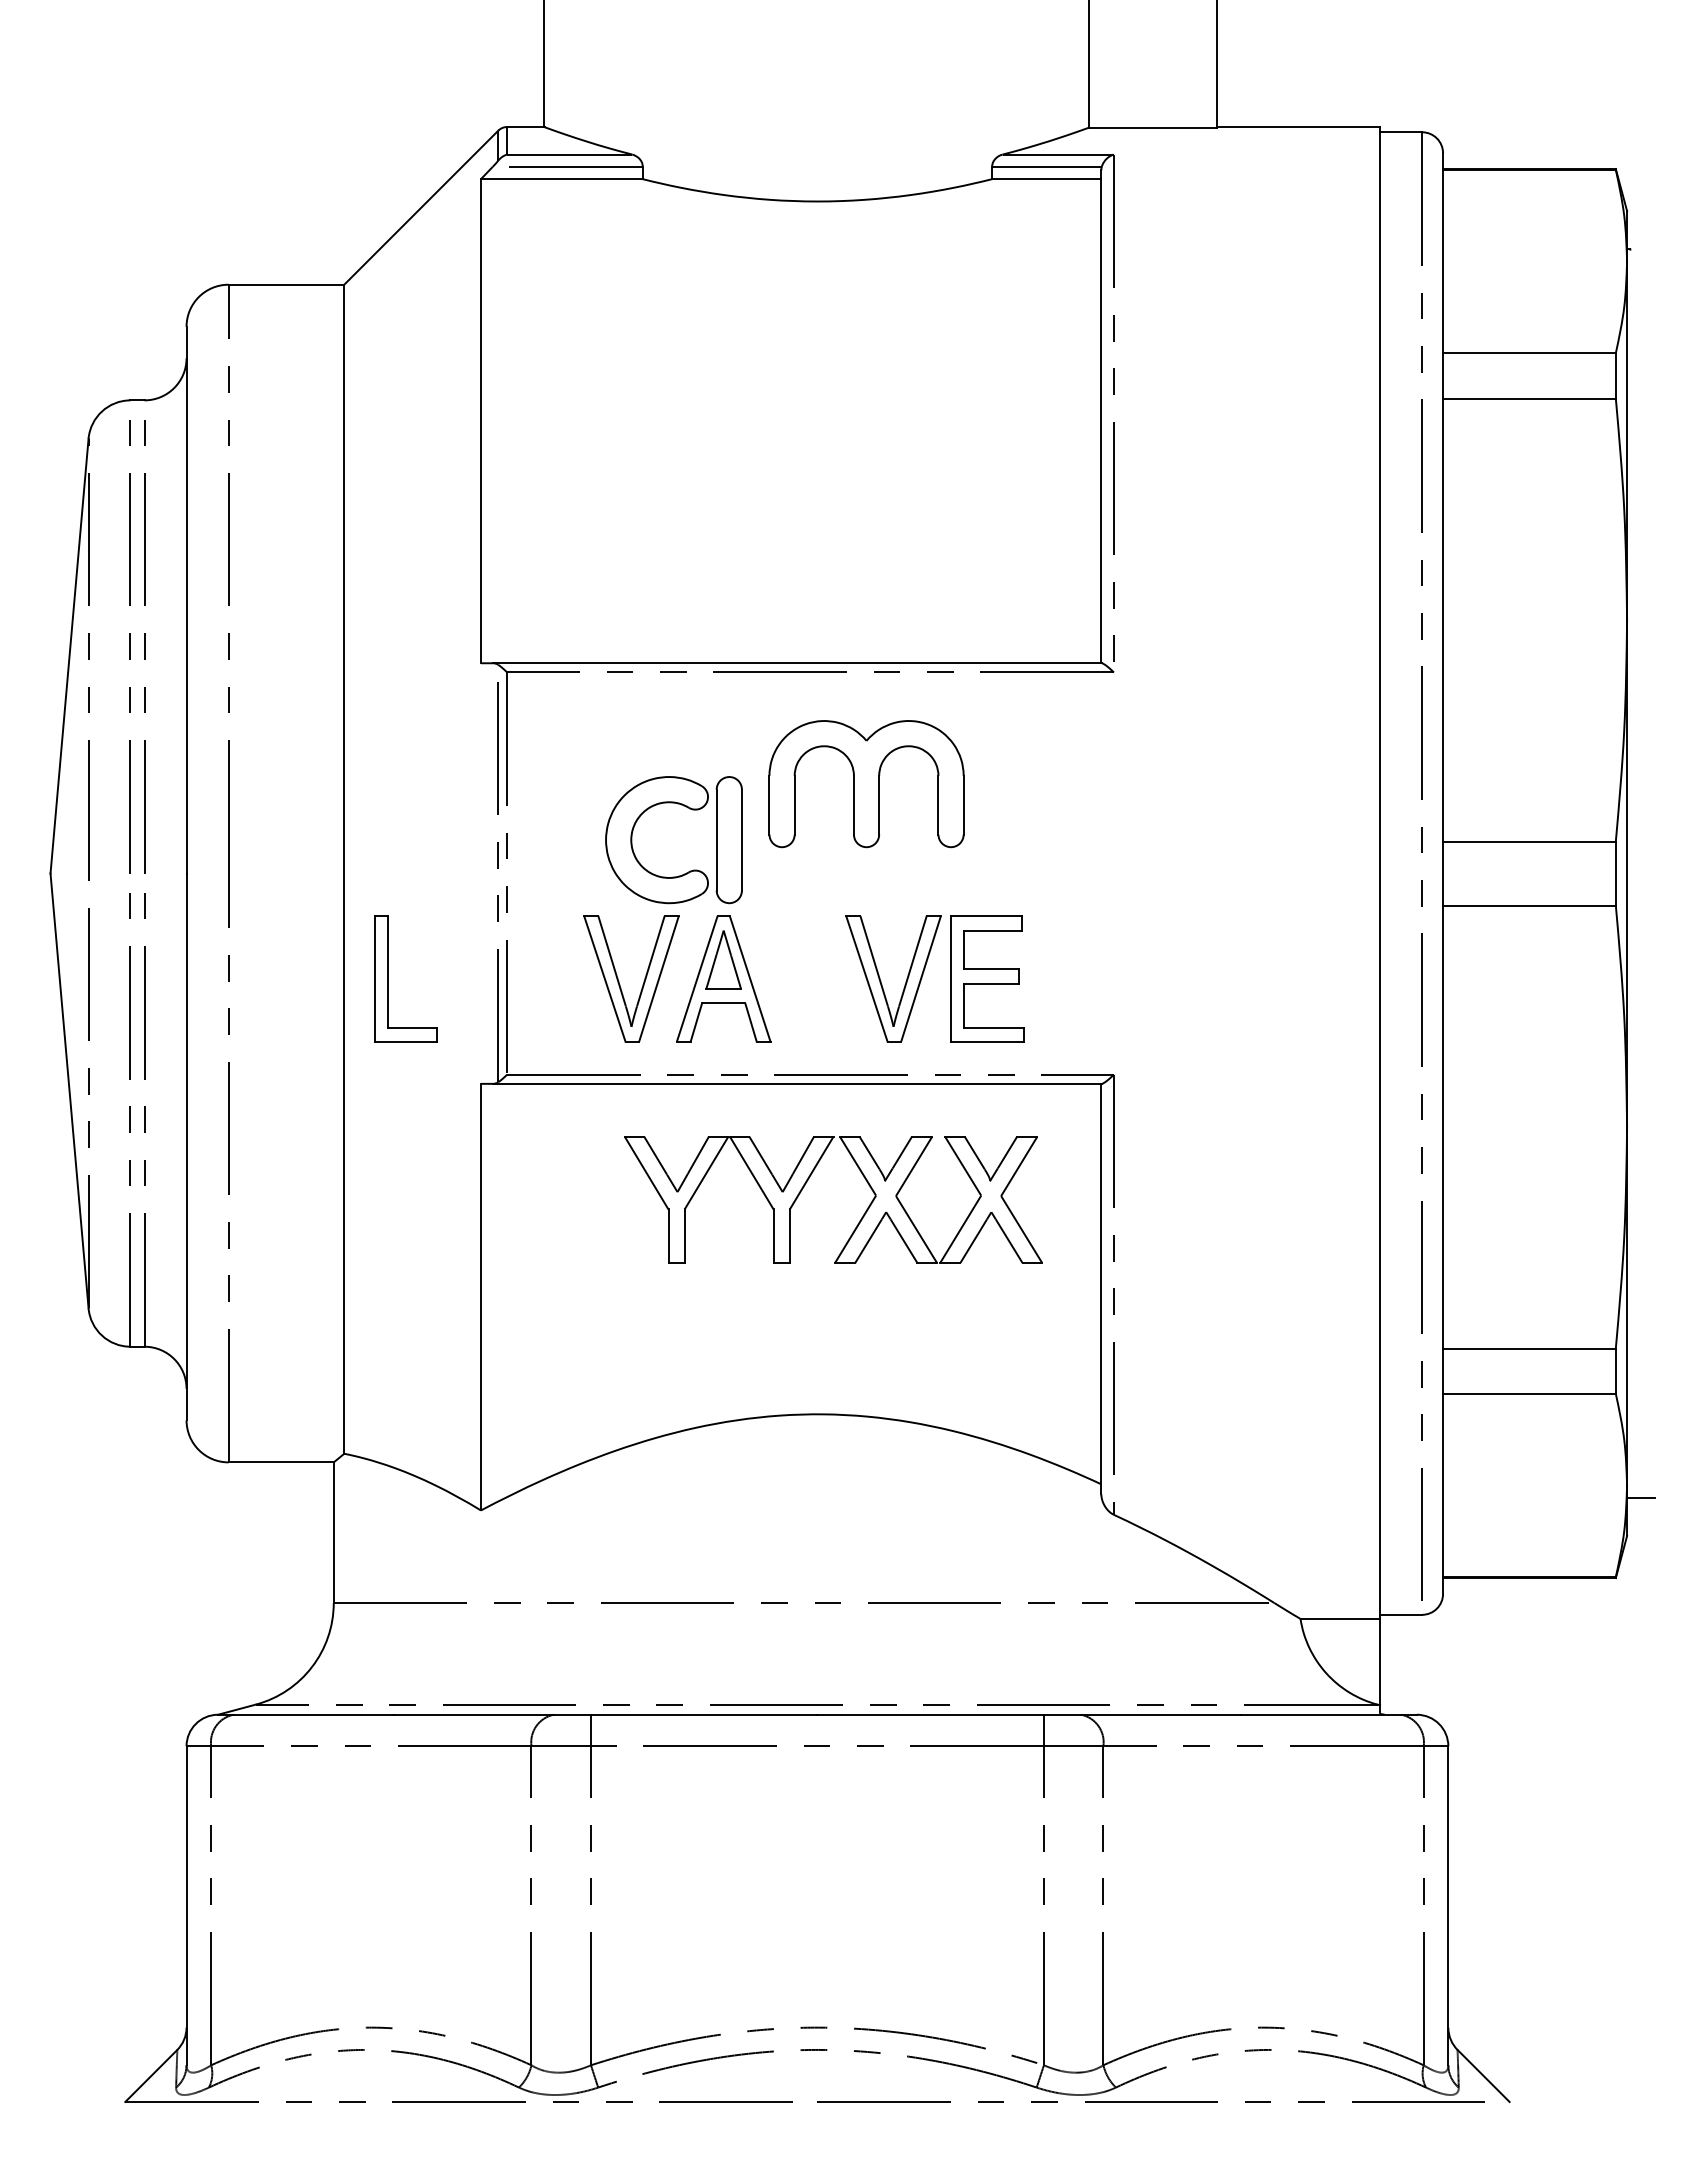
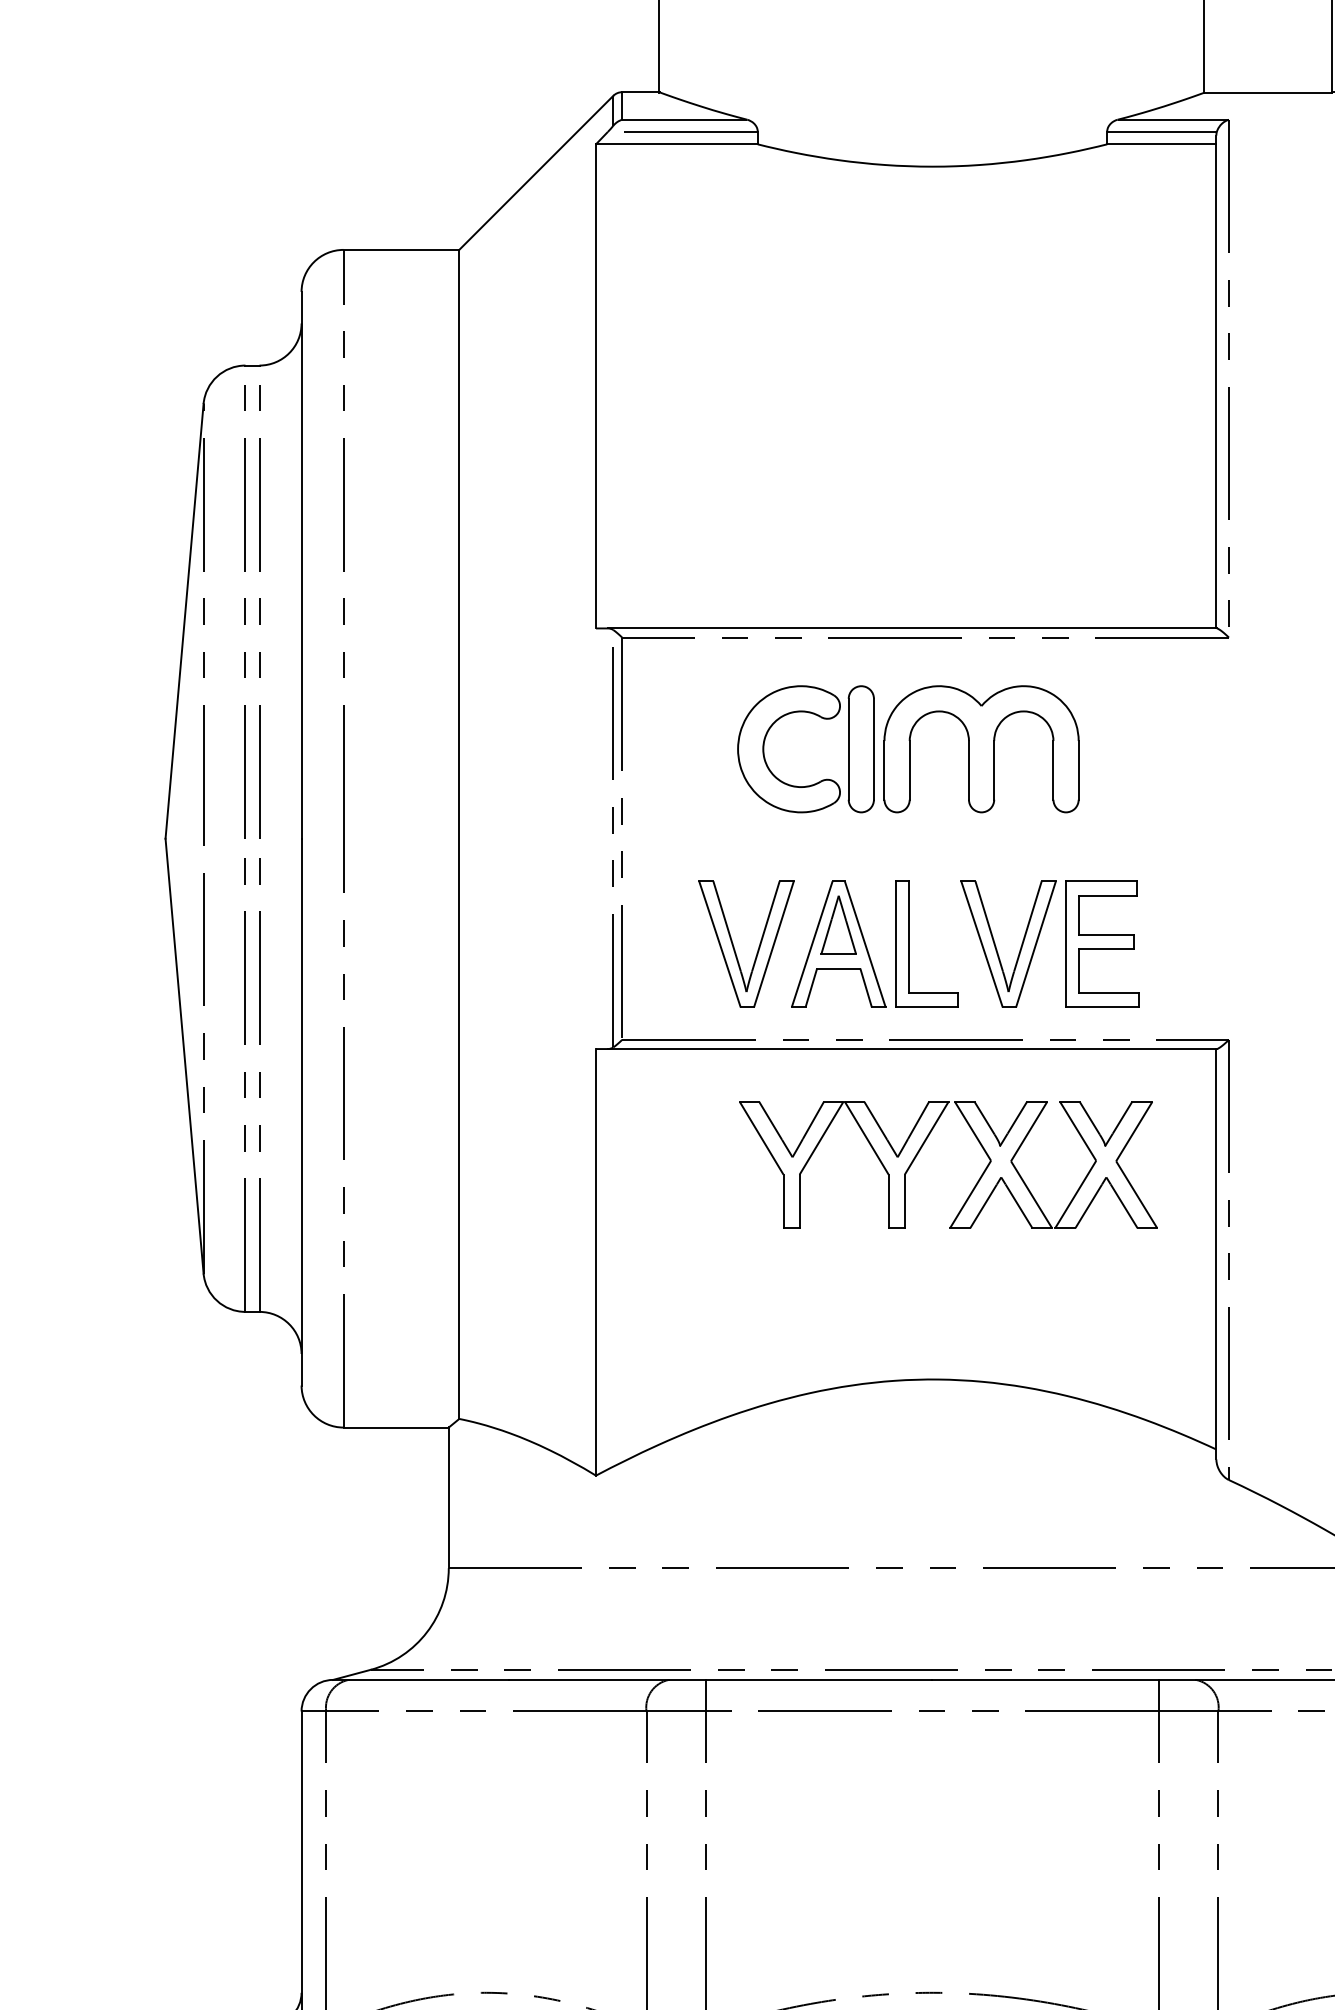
part: (688, 871) -> (820, 780), moved
part: (388, 978) -> (909, 943), moved

